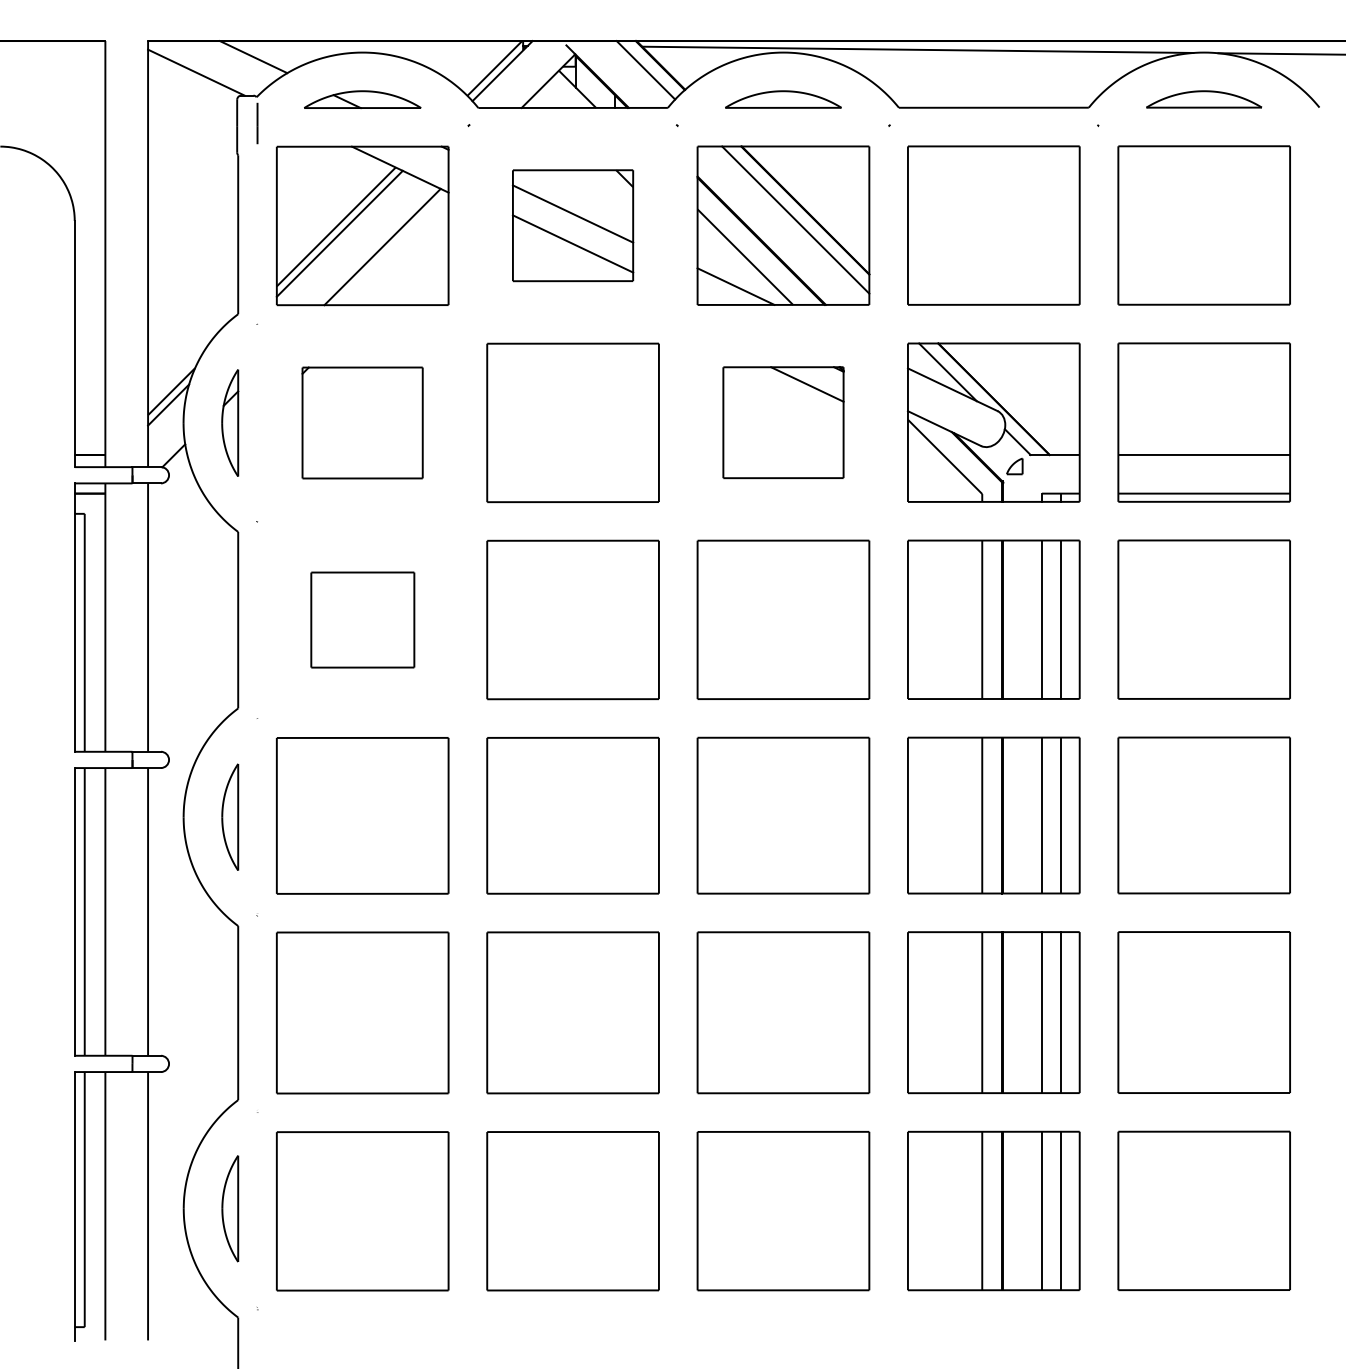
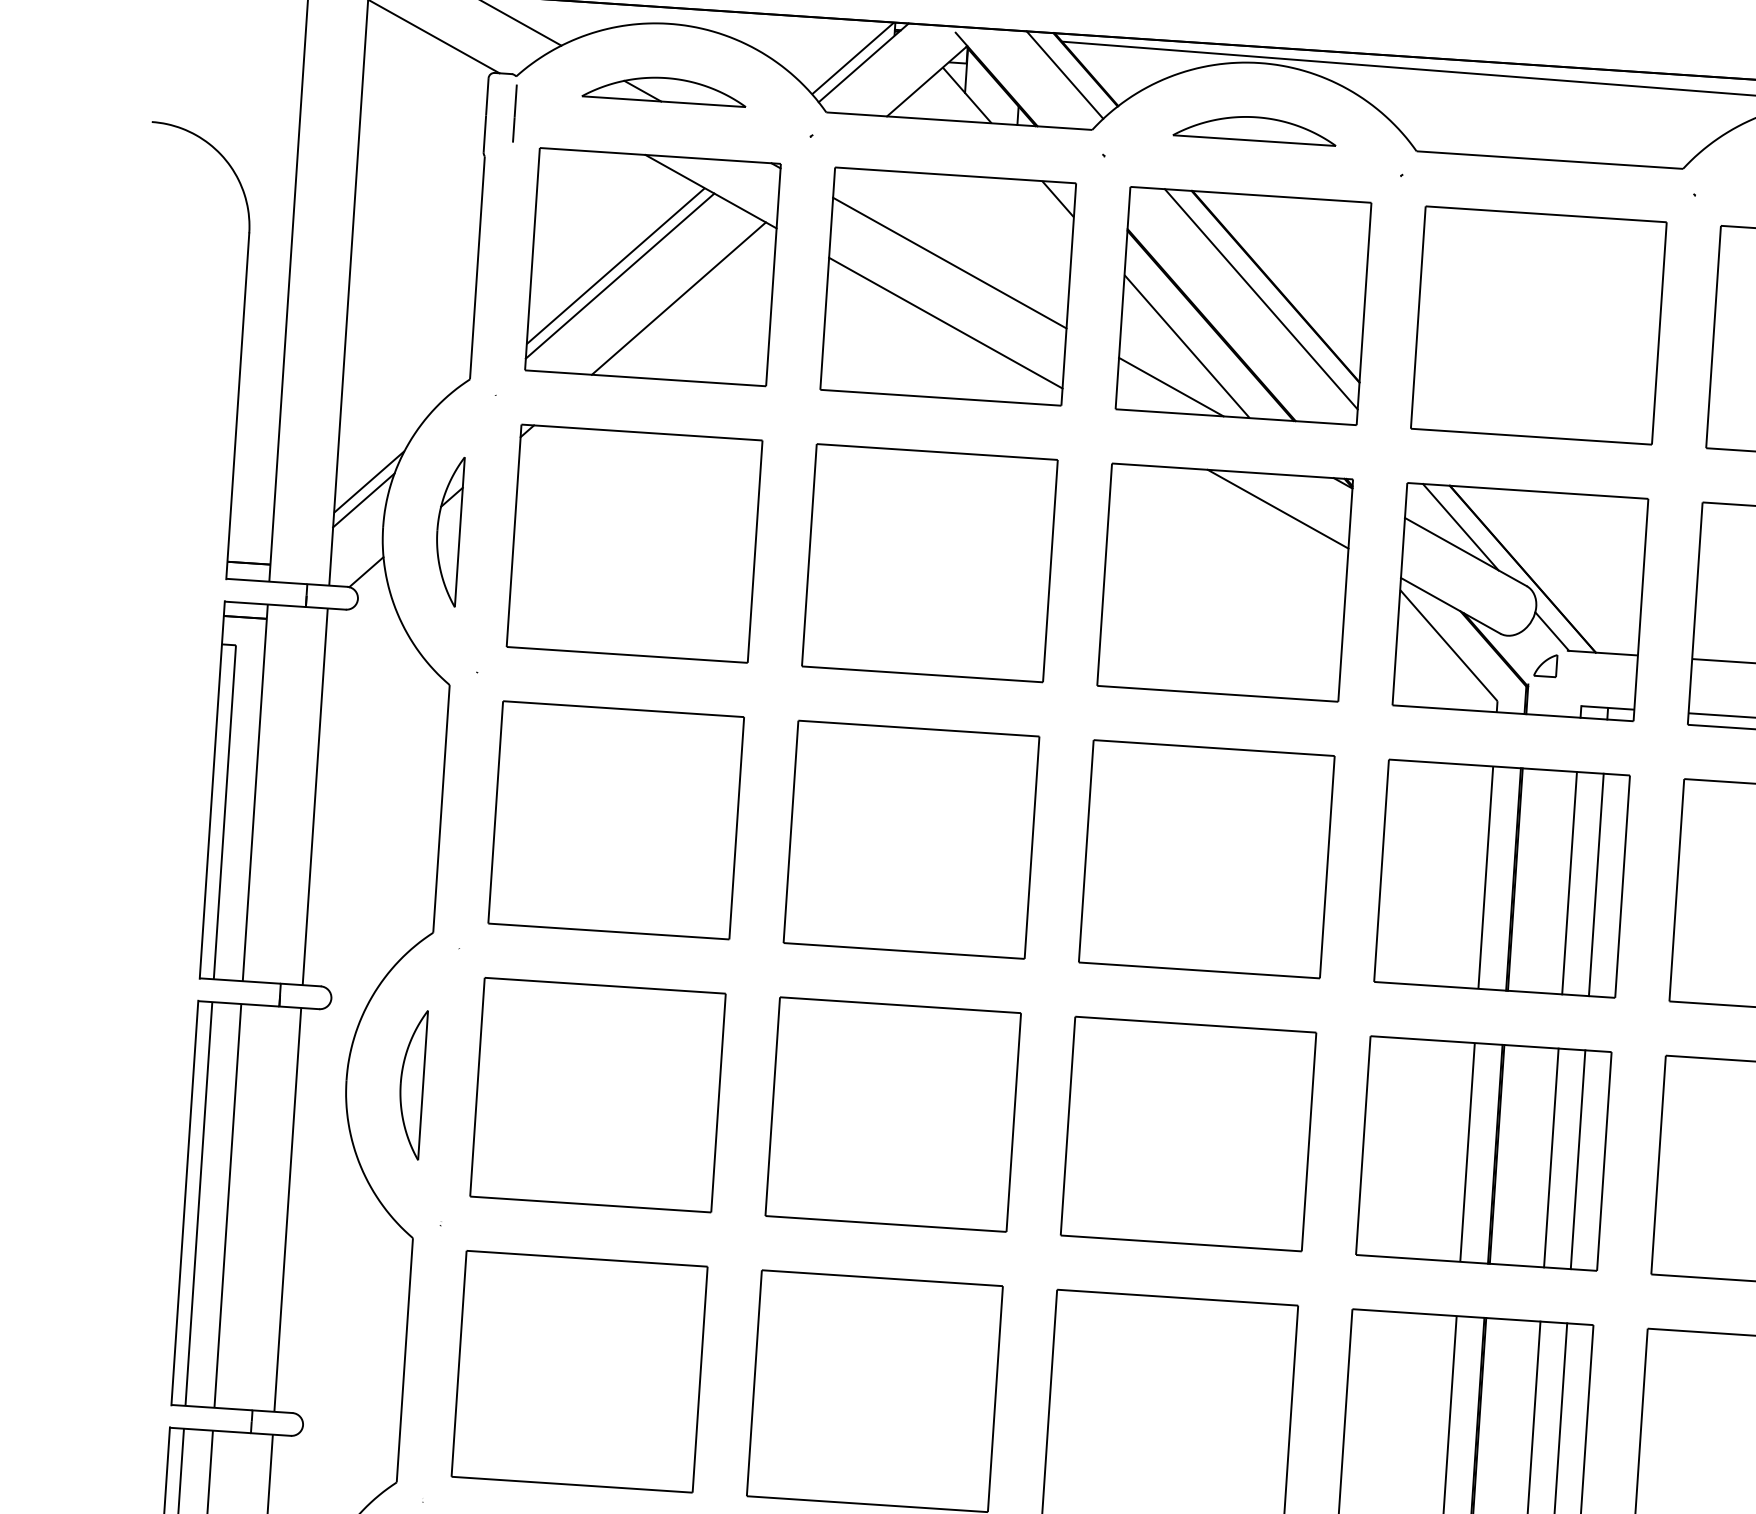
part: (572, 225) -> (947, 286), size x1.43
part: (362, 422) -> (634, 542), size x1.43
part: (783, 422) -> (1225, 582), size x1.43
part: (362, 619) -> (616, 819), size x1.67

